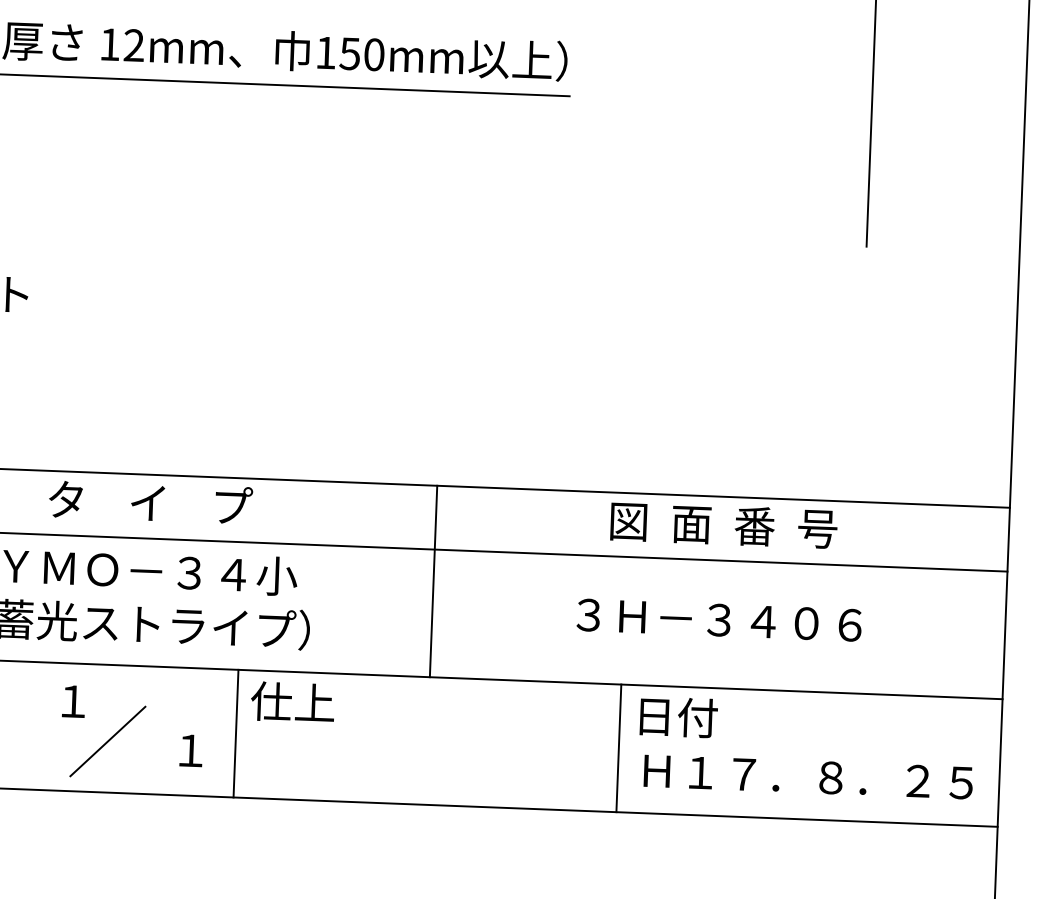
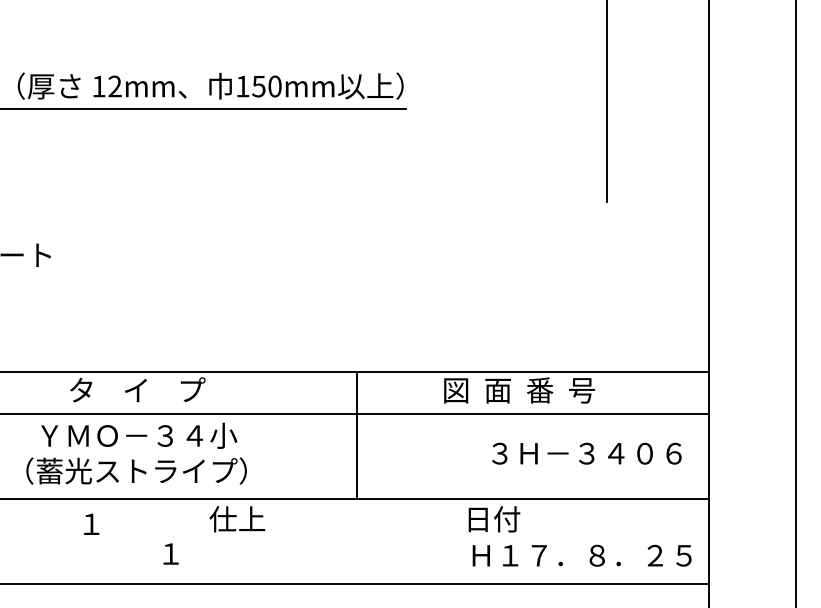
line: (432, 581) -> (356, 435), moved
text: (718, 619) -> (586, 453), moved
line: (236, 733) -> (200, 541), removed
line: (108, 740) -> (115, 549), removed
line: (619, 748) -> (455, 541), removed

